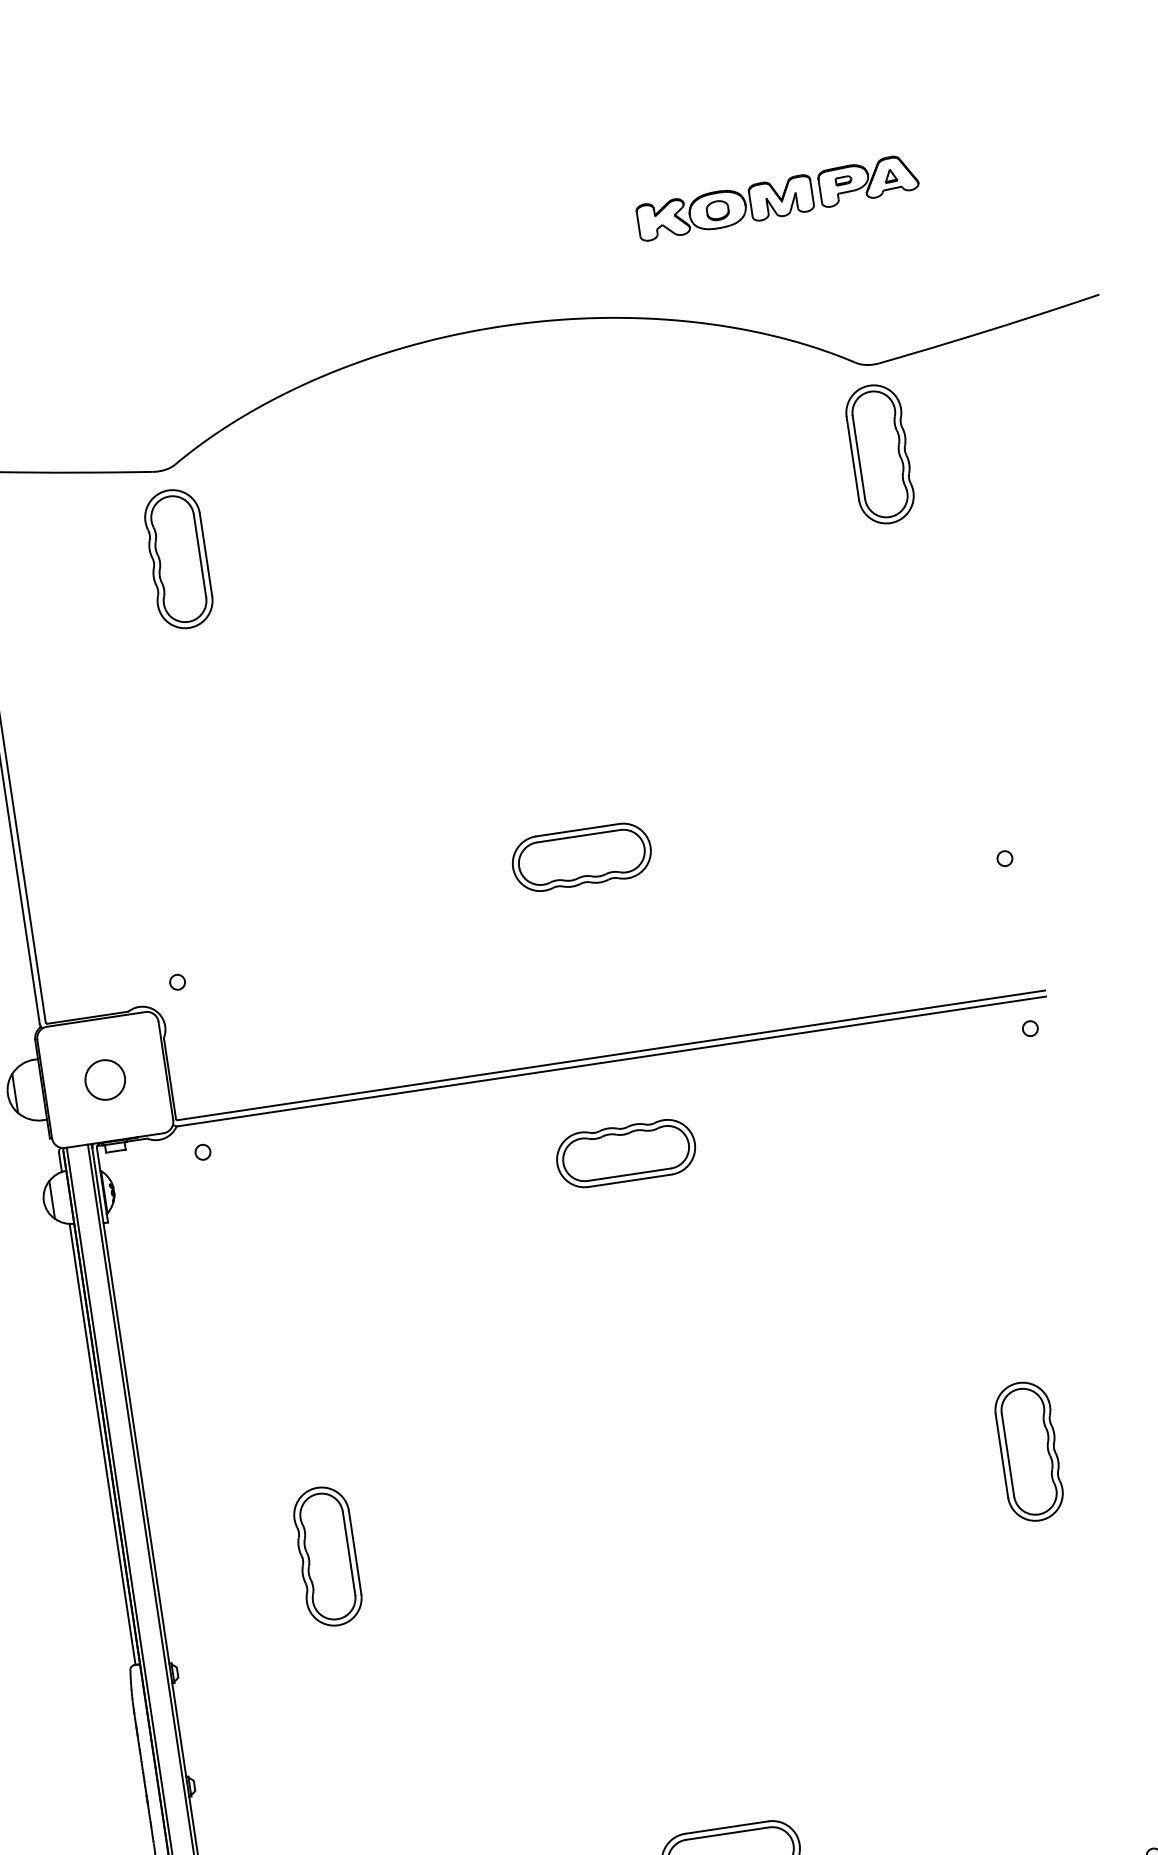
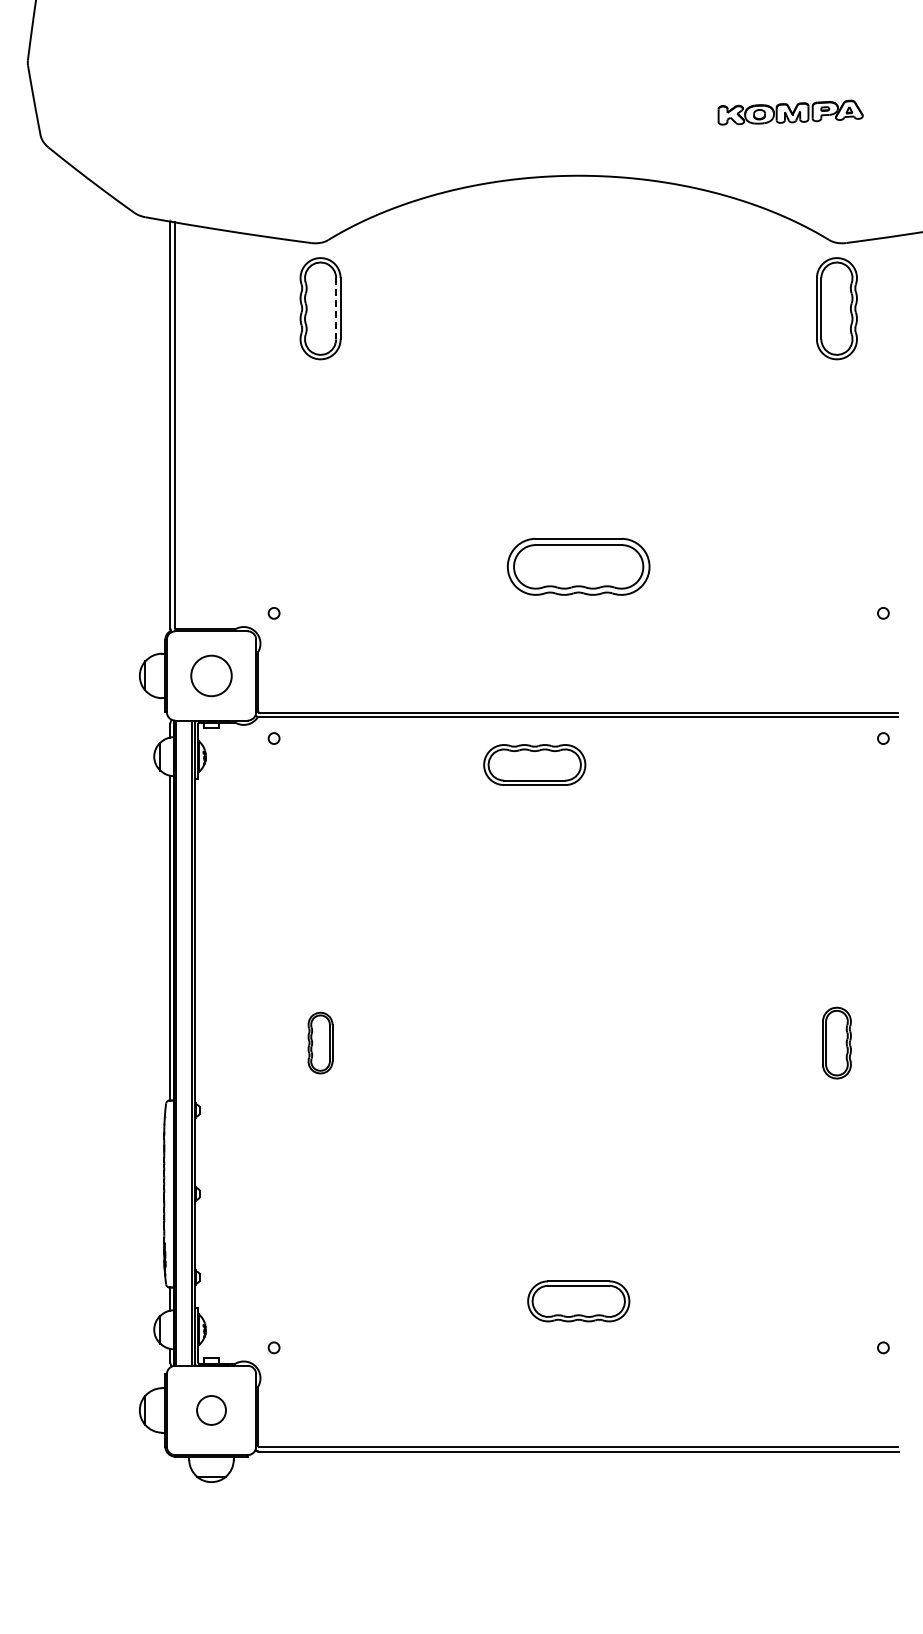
part: (777, 197) -> (790, 112), size x0.7
line: (200, 555) -> (336, 308), solid -> dashed
part: (581, 856) -> (578, 566), size x1.4
circle: (105, 1079) -> (211, 675), size x1.4
part: (625, 1152) -> (534, 764), moved
part: (1028, 1450) -> (836, 1042), size x0.7
part: (327, 1555) -> (320, 1042), size x0.6

